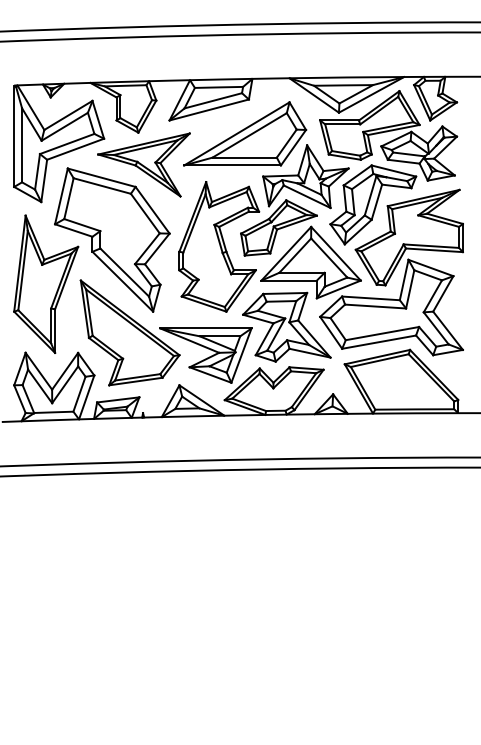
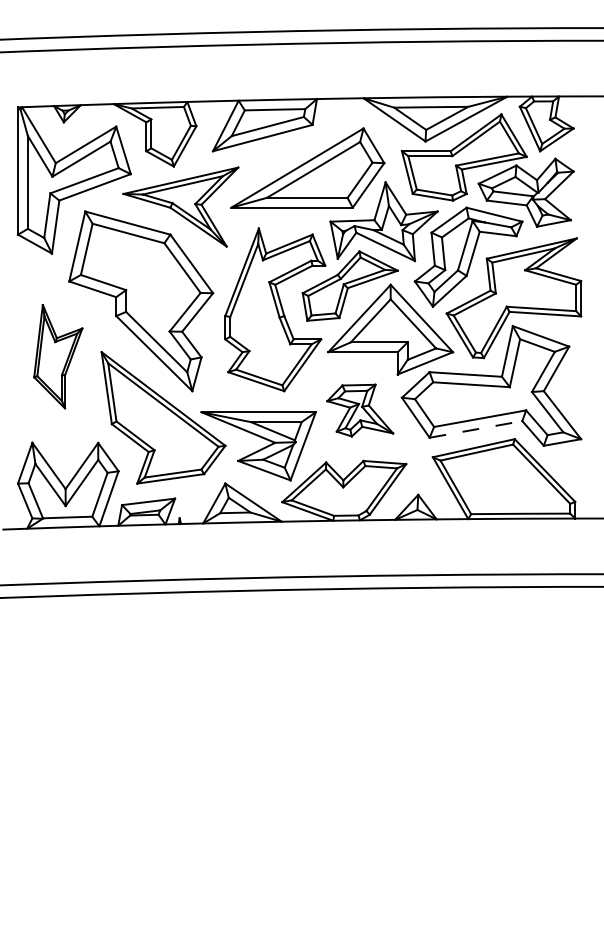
part: (46, 283) -> (58, 355), size x0.6
part: (286, 326) -> (359, 409), size x0.6
line: (379, 342) -> (476, 429), solid -> dashed

